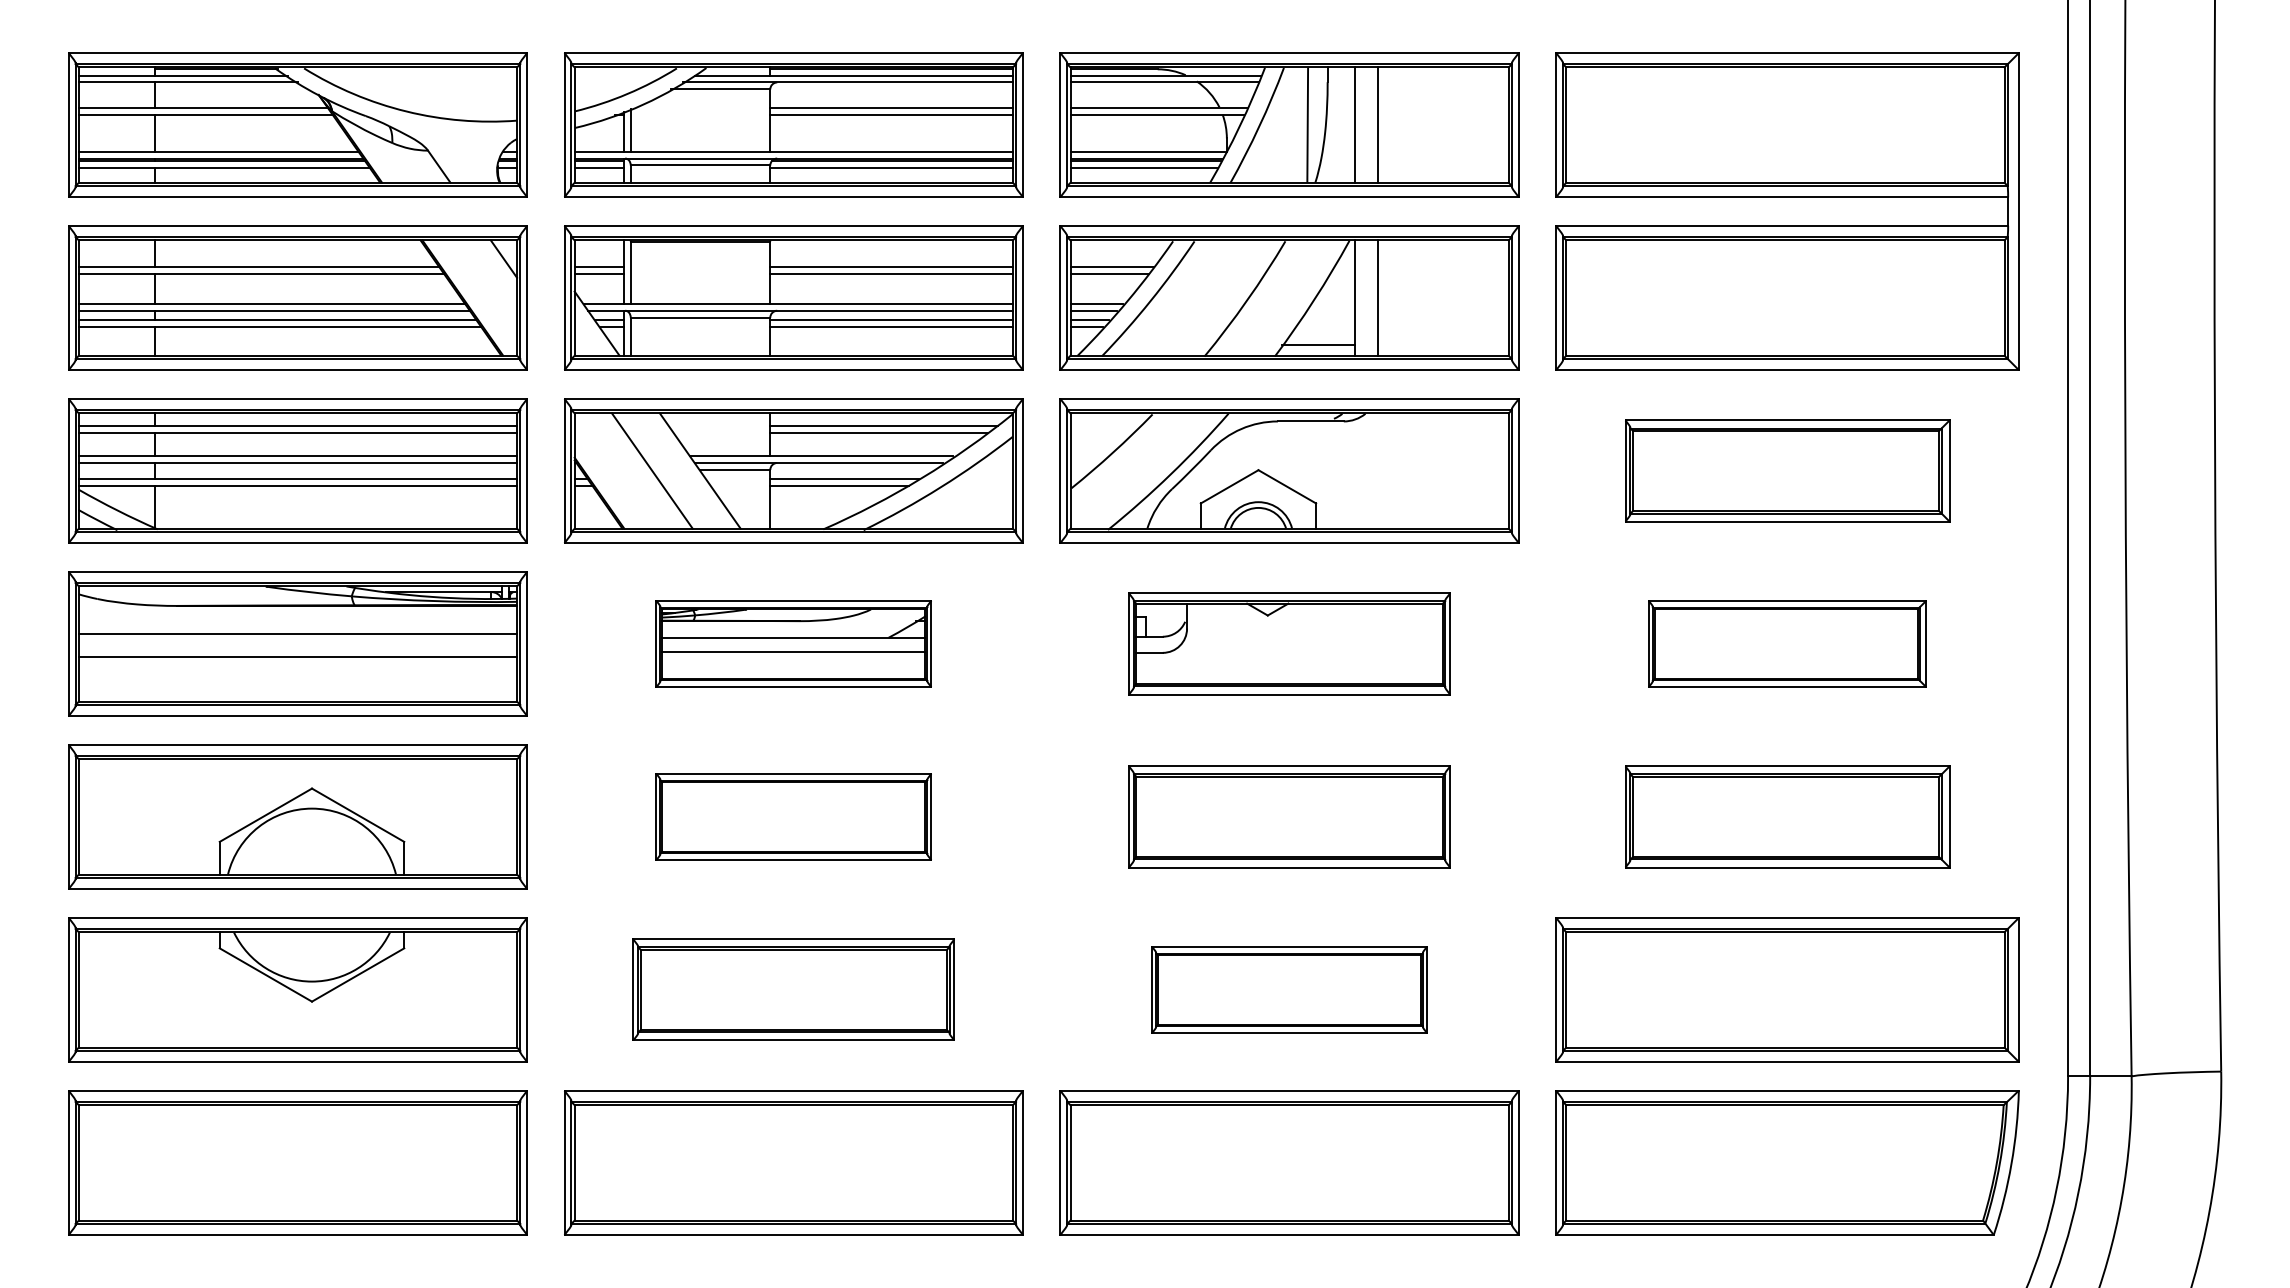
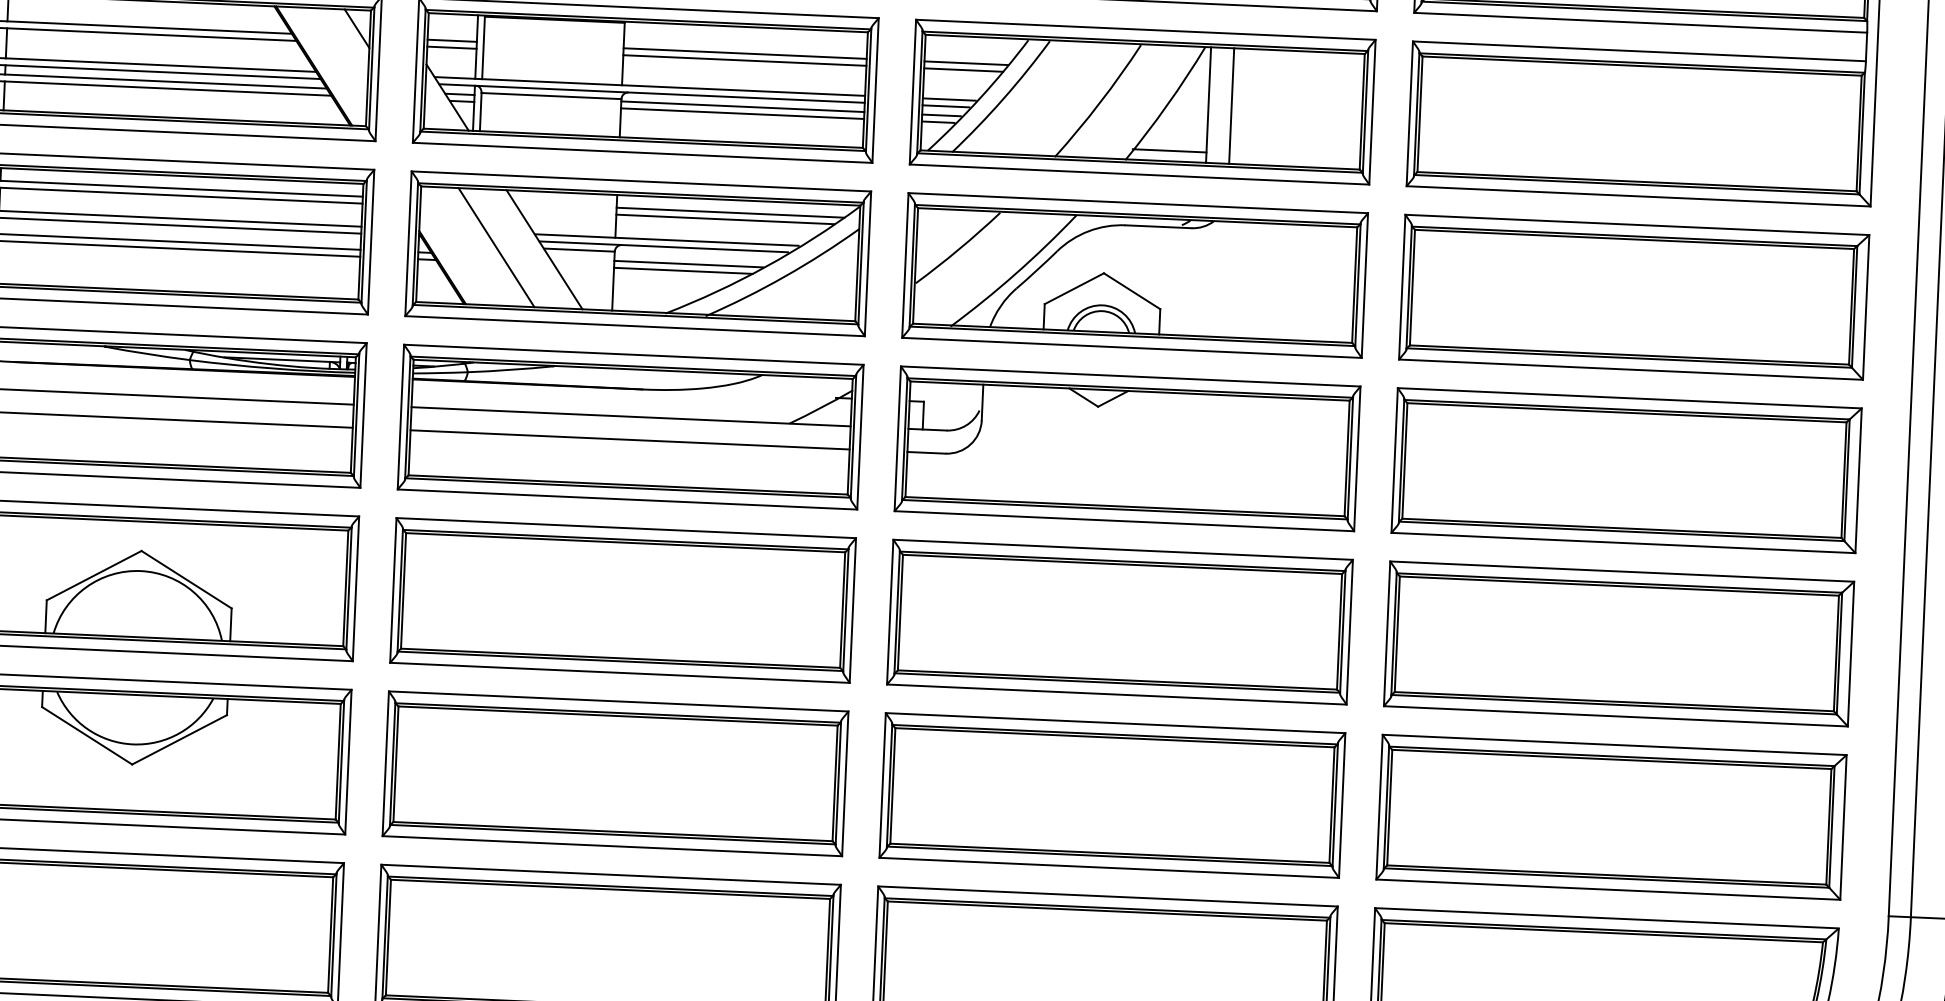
part: (1787, 470) -> (1634, 296), size x1.43
part: (793, 643) -> (630, 426), size x1.67
part: (1289, 643) -> (1127, 448), size x1.43
part: (1787, 643) -> (1626, 470), size x1.67
part: (793, 816) -> (622, 600), size x1.67
part: (1289, 816) -> (1119, 621), size x1.43
part: (1787, 816) -> (1618, 643), size x1.43
part: (793, 989) -> (615, 773), size x1.43
part: (1289, 989) -> (1112, 795), size x1.67

